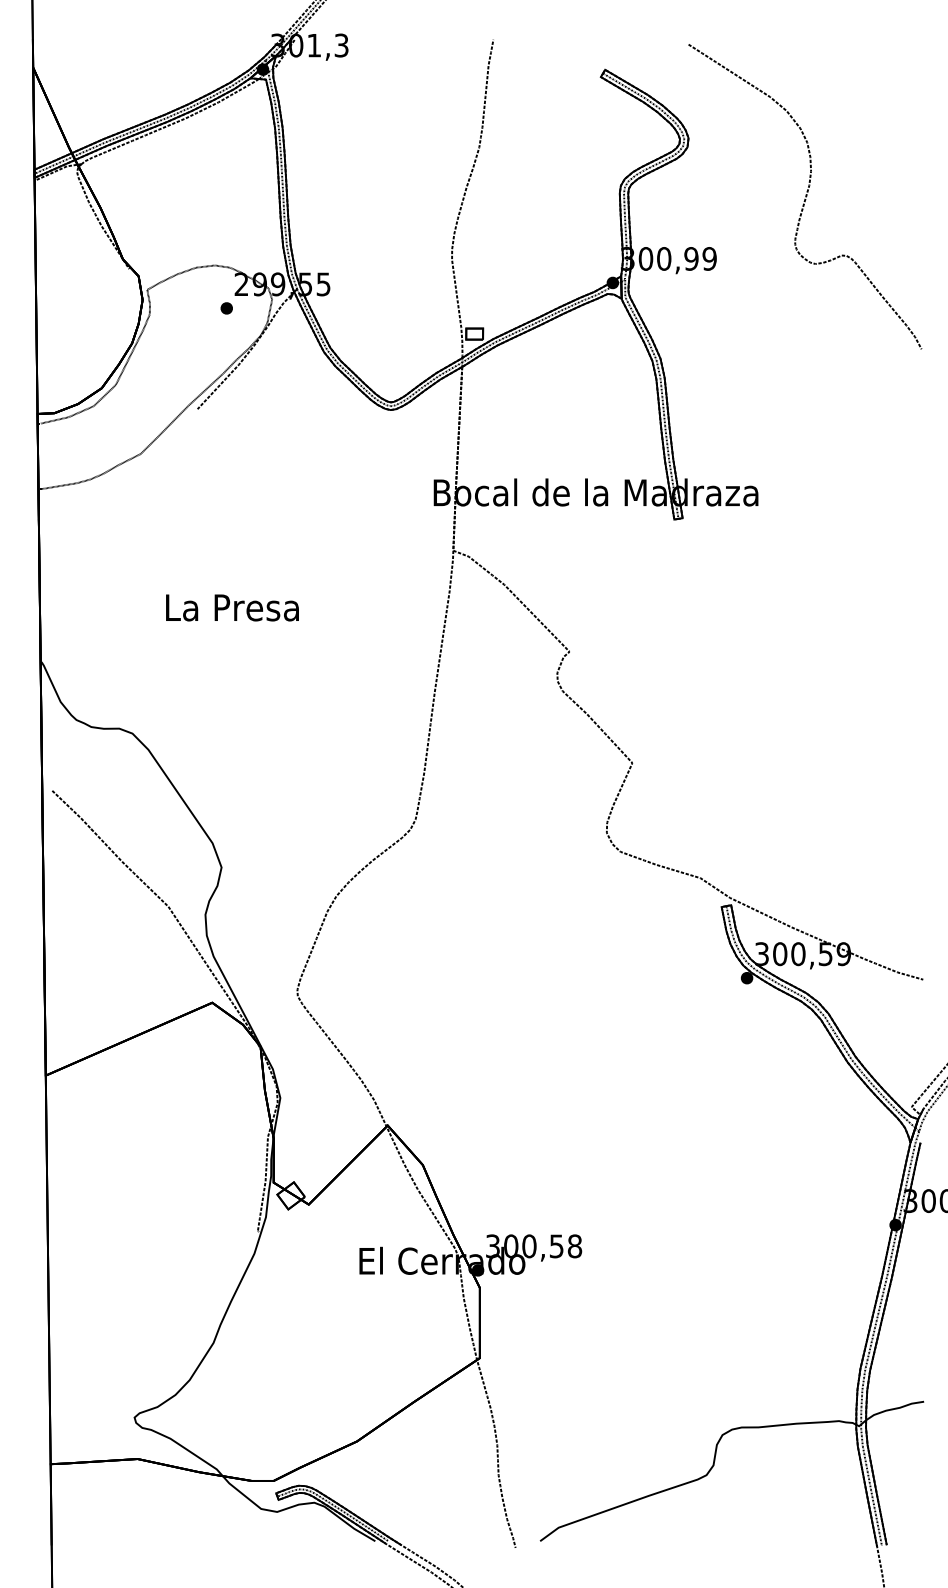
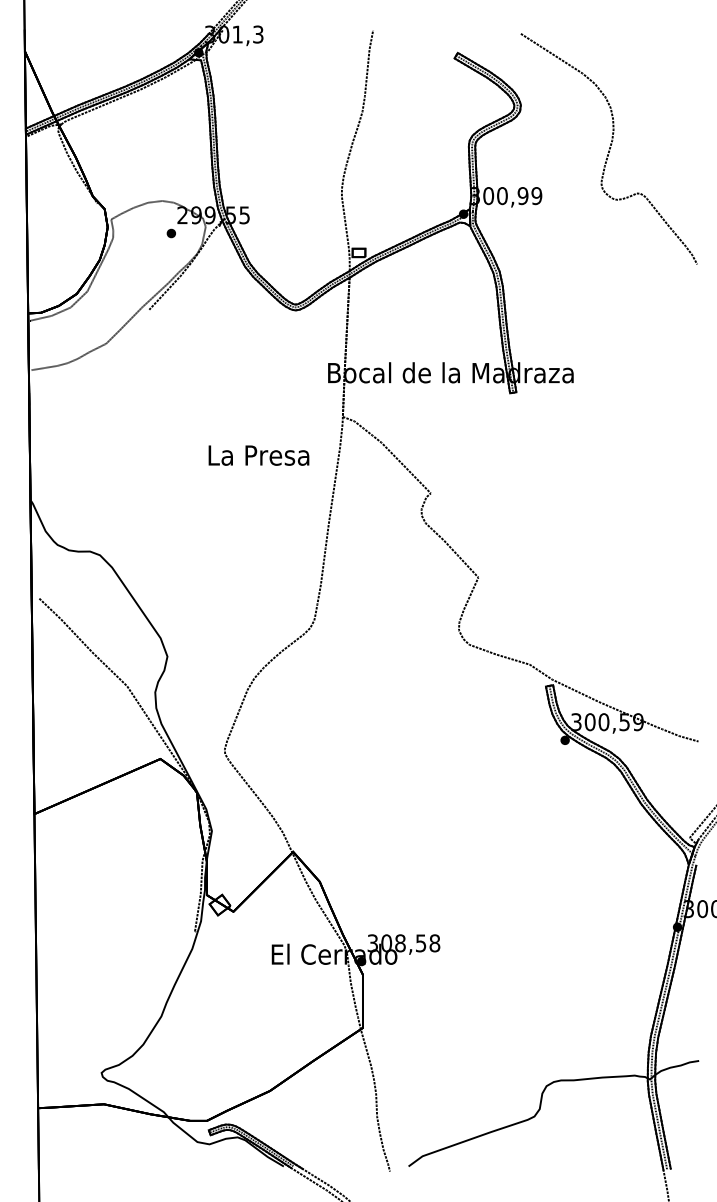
text: (232, 607) -> (258, 455), moved
text: (529, 1246) -> (400, 943), 300,58 -> 308,58

